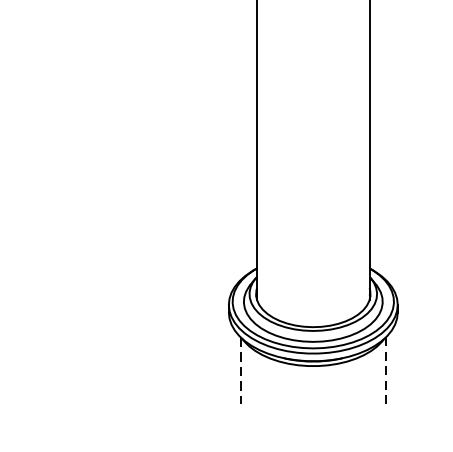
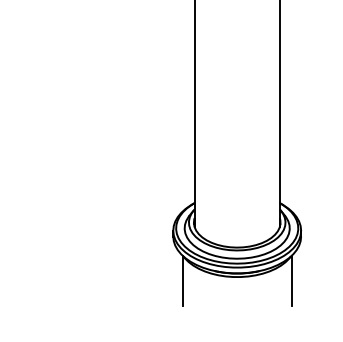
line: (384, 370) -> (291, 280), dashed -> solid
line: (241, 371) -> (182, 281), dashed -> solid

